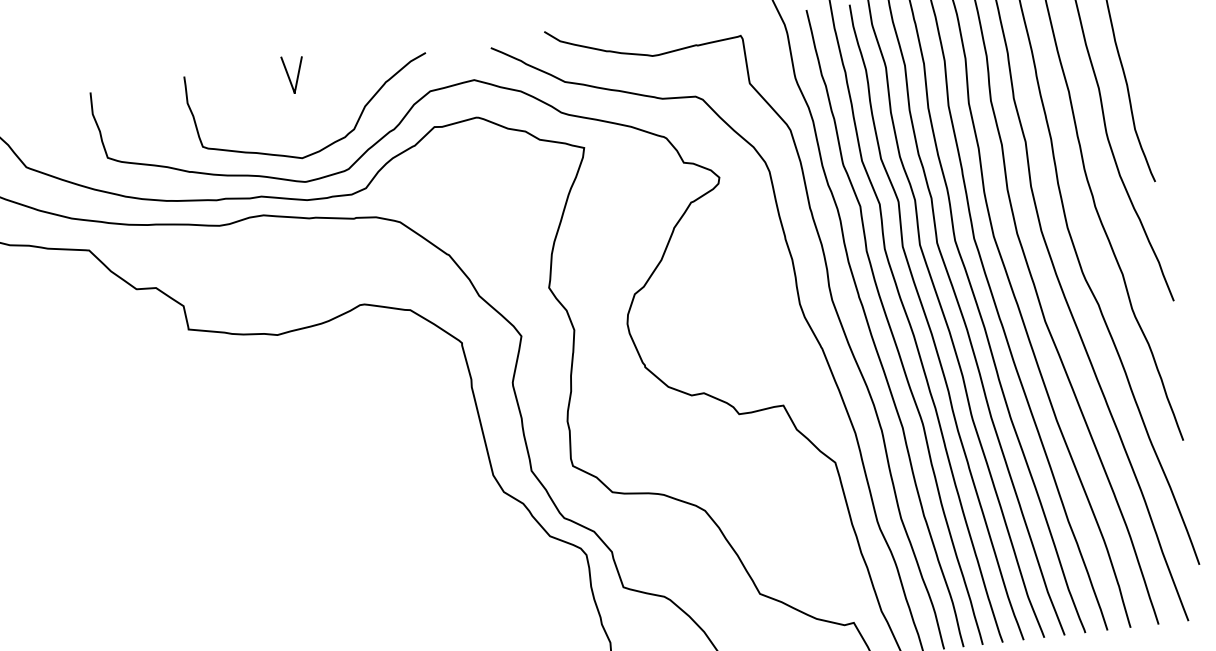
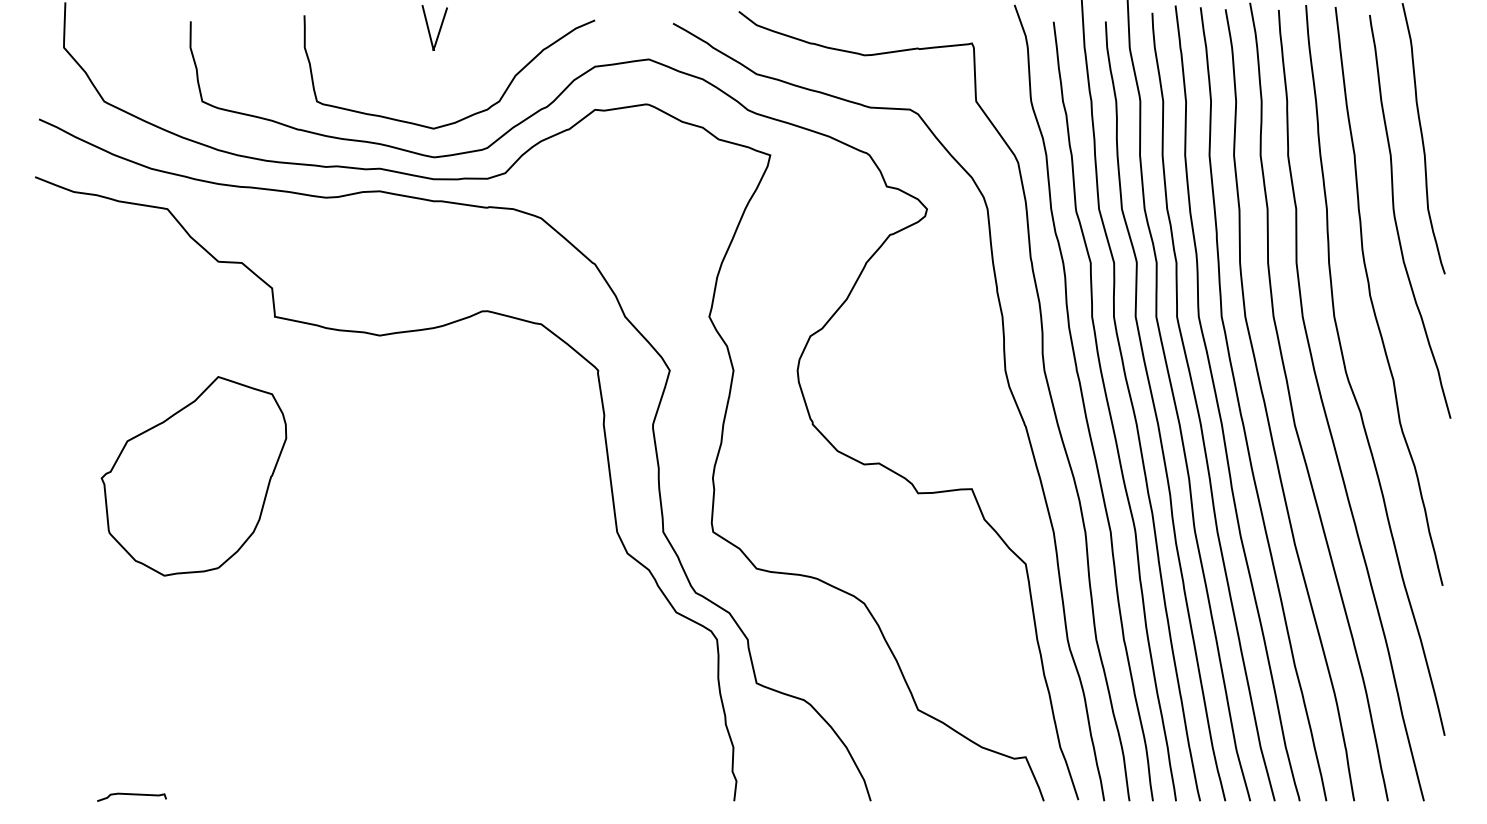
part: (136, 469) -> (193, 476), added

